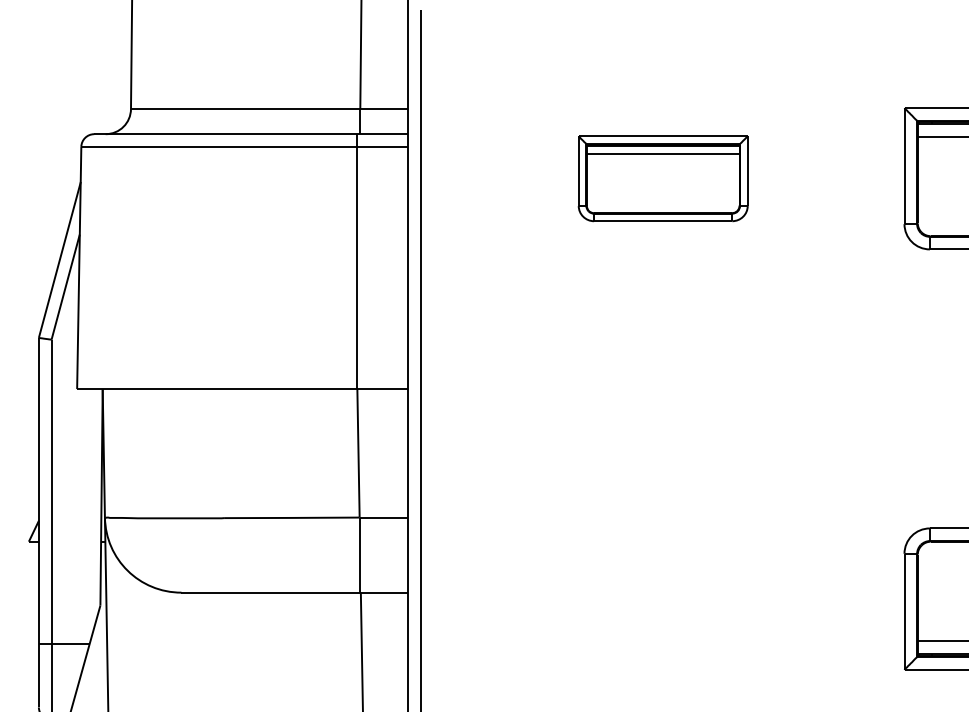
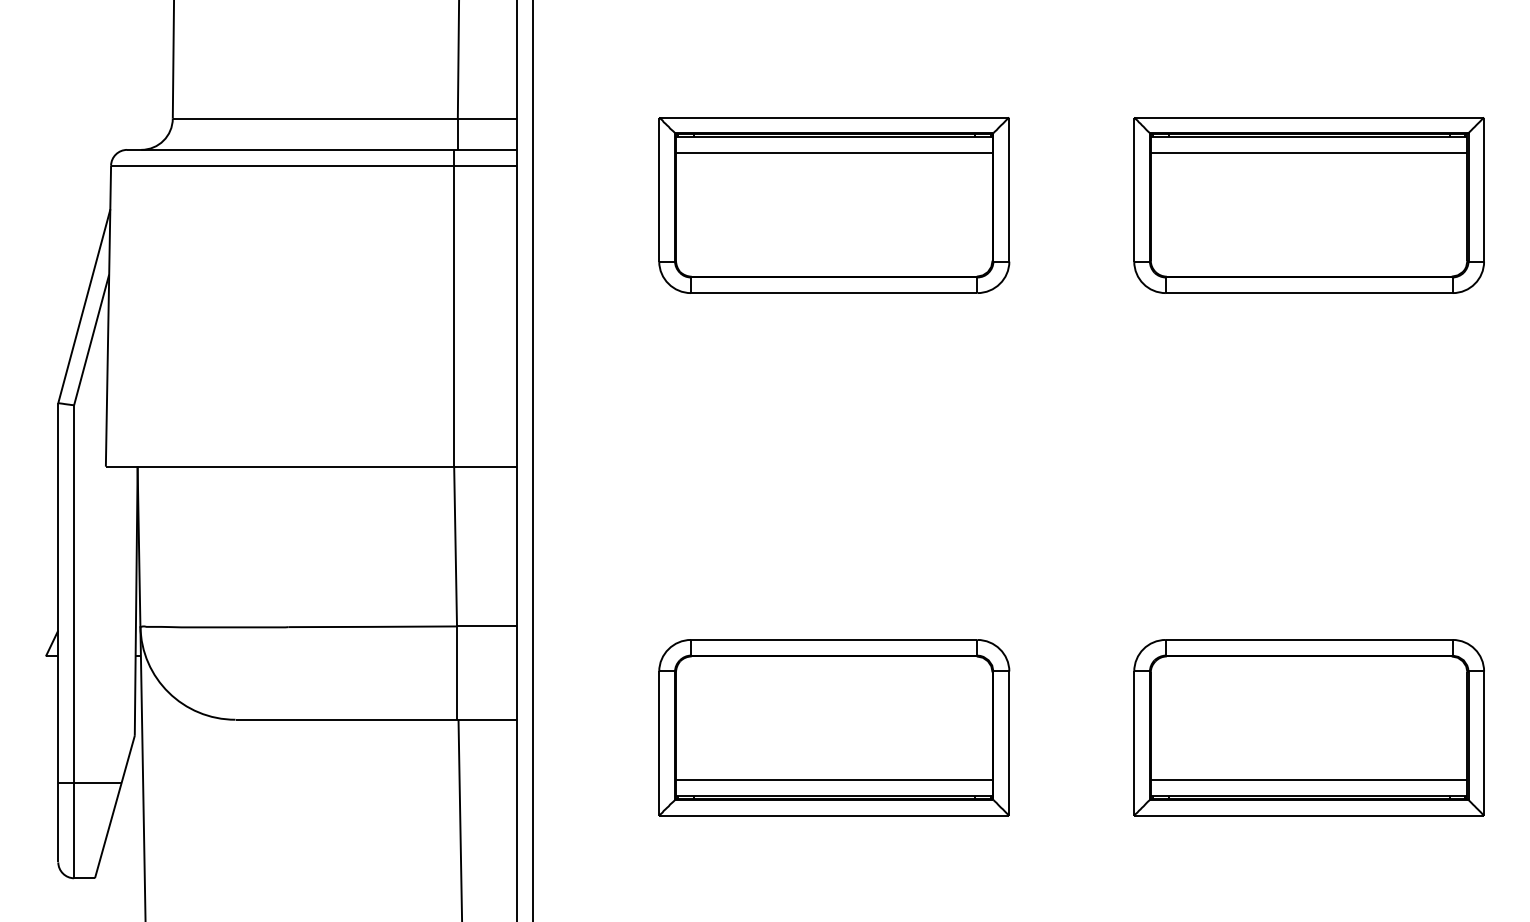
part: (663, 178) -> (834, 205), size x1.67
part: (663, 598) -> (834, 727), added

